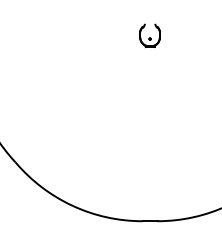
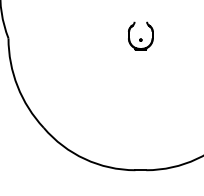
part: (149, 34) -> (140, 35), size x1.67

